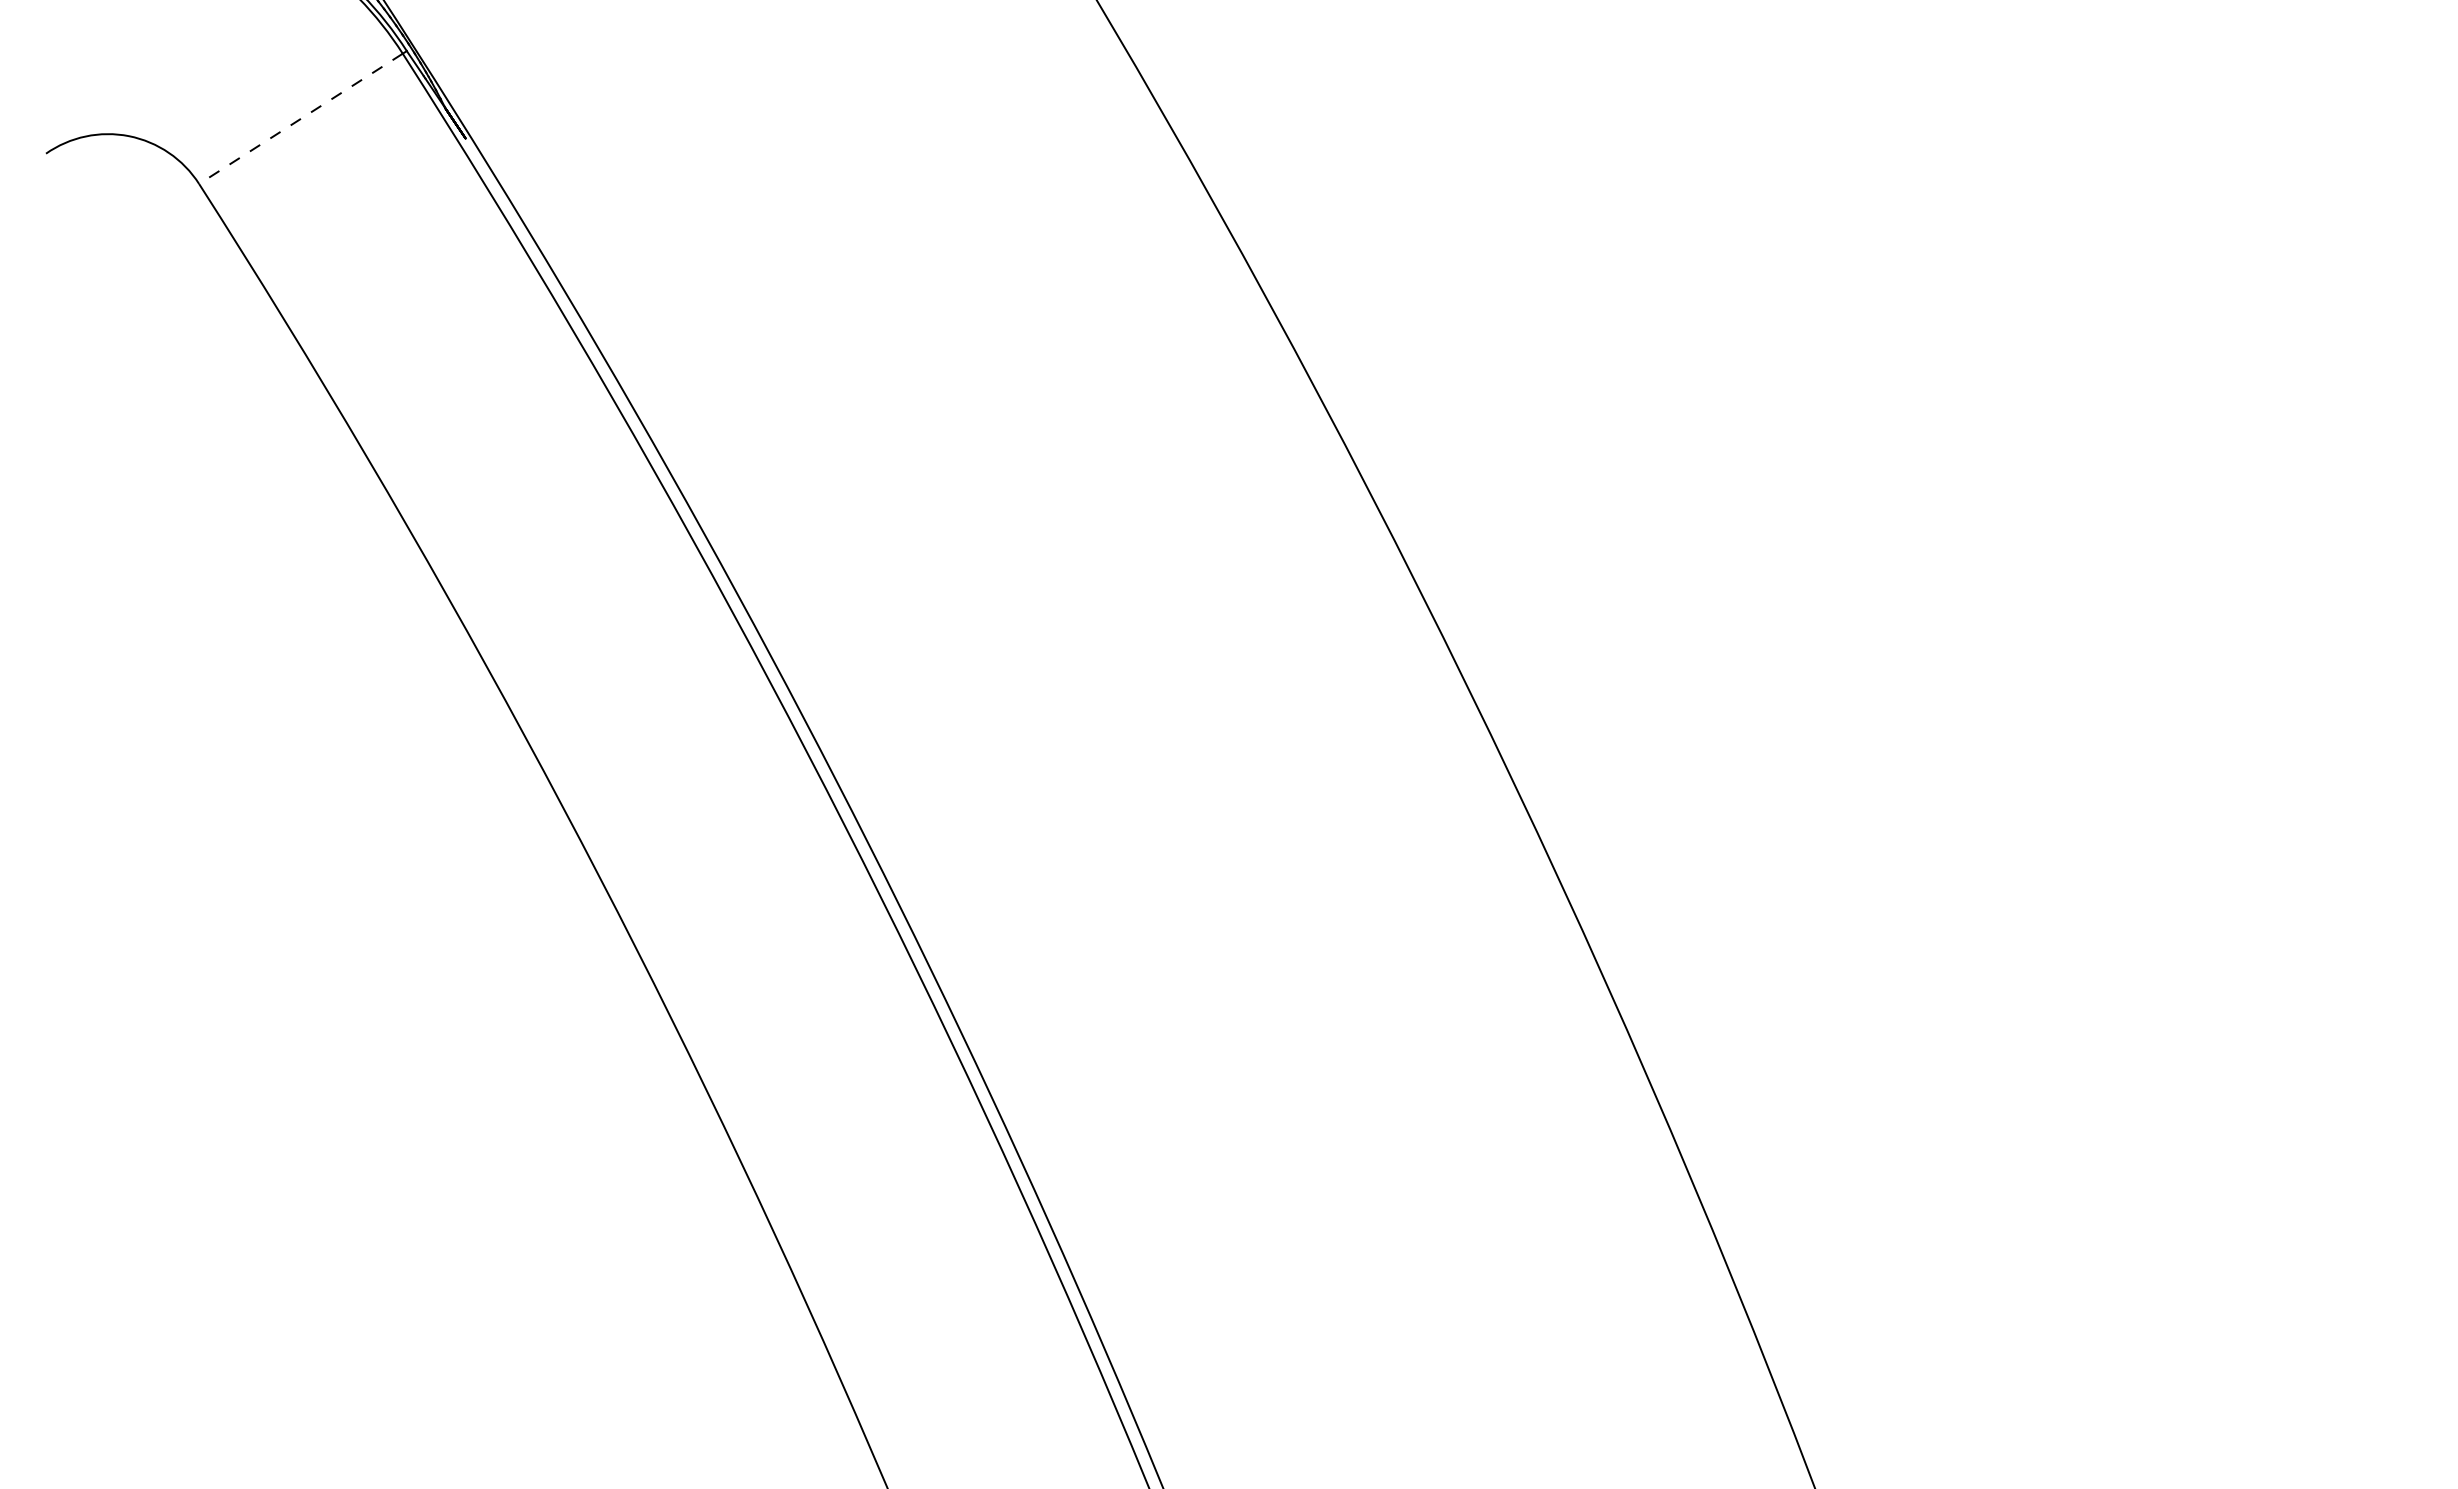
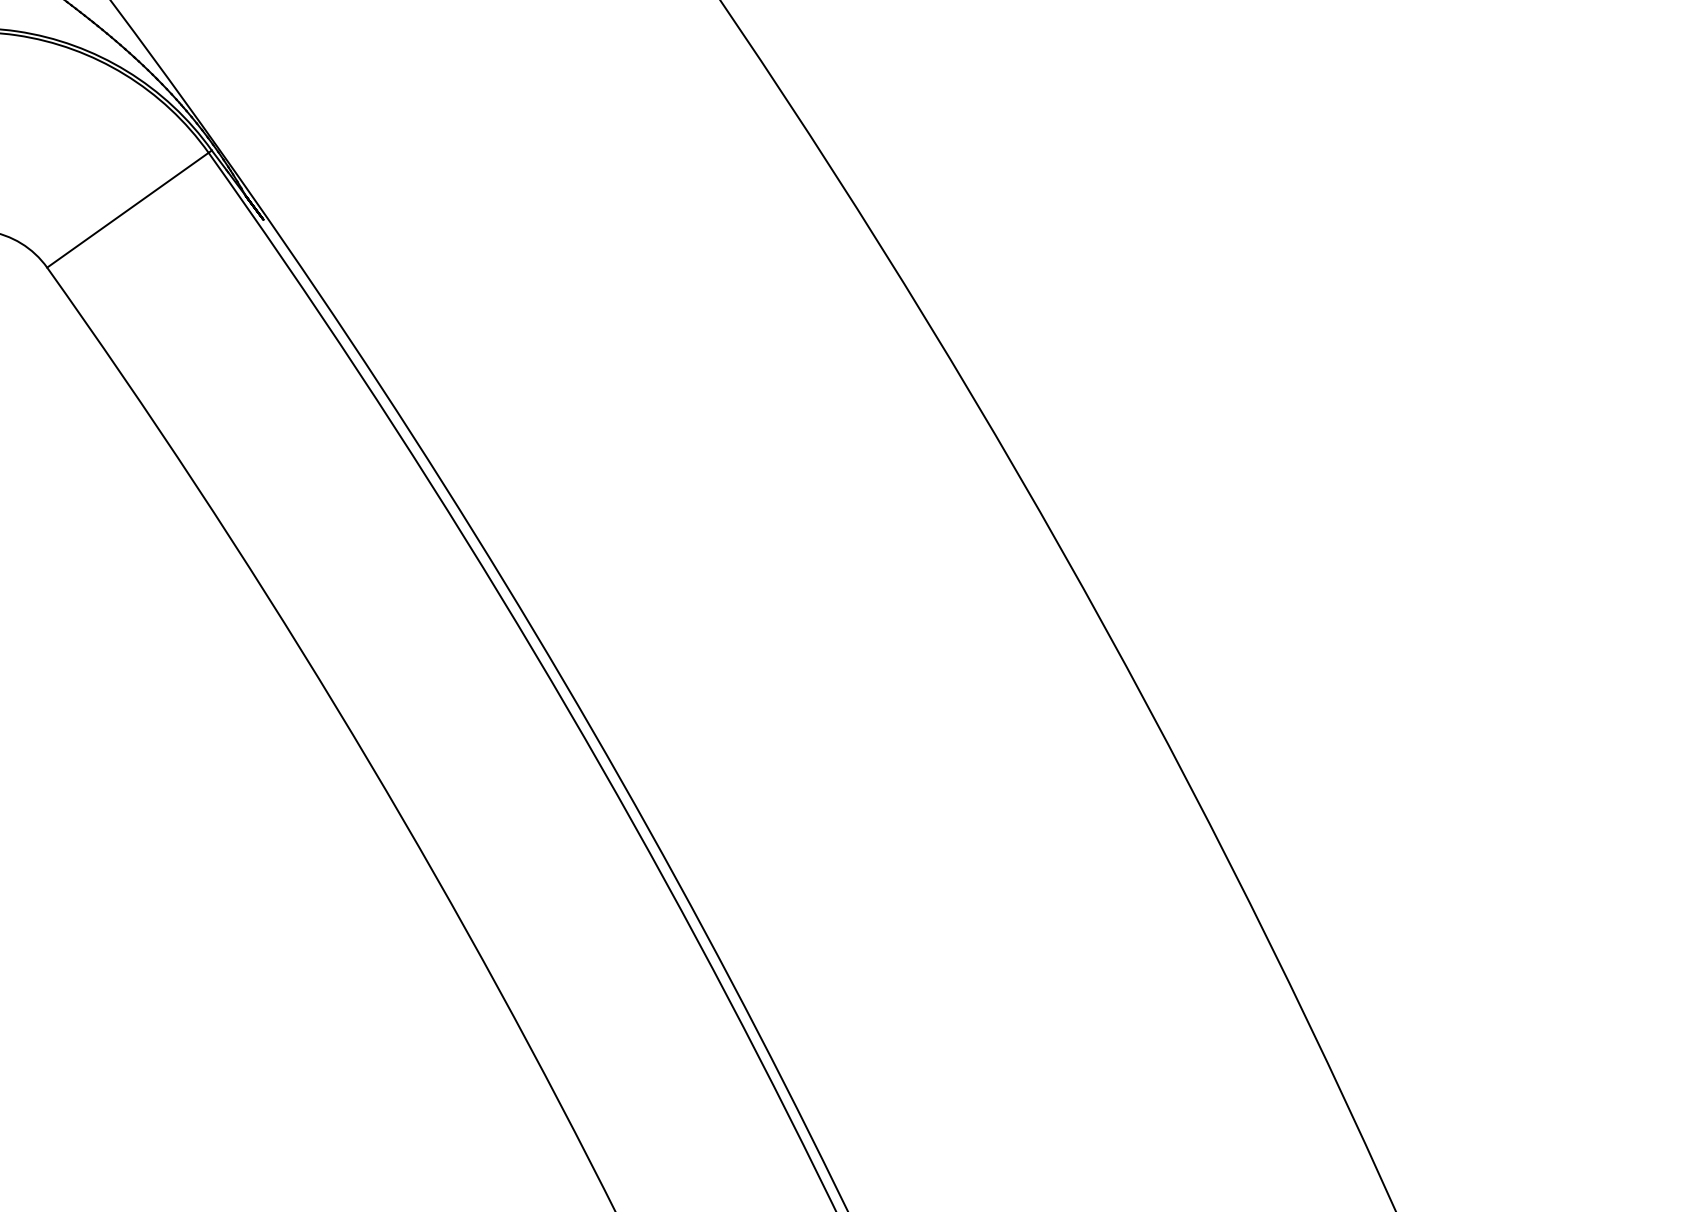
line: (300, 118) -> (127, 209), dashed -> solid

